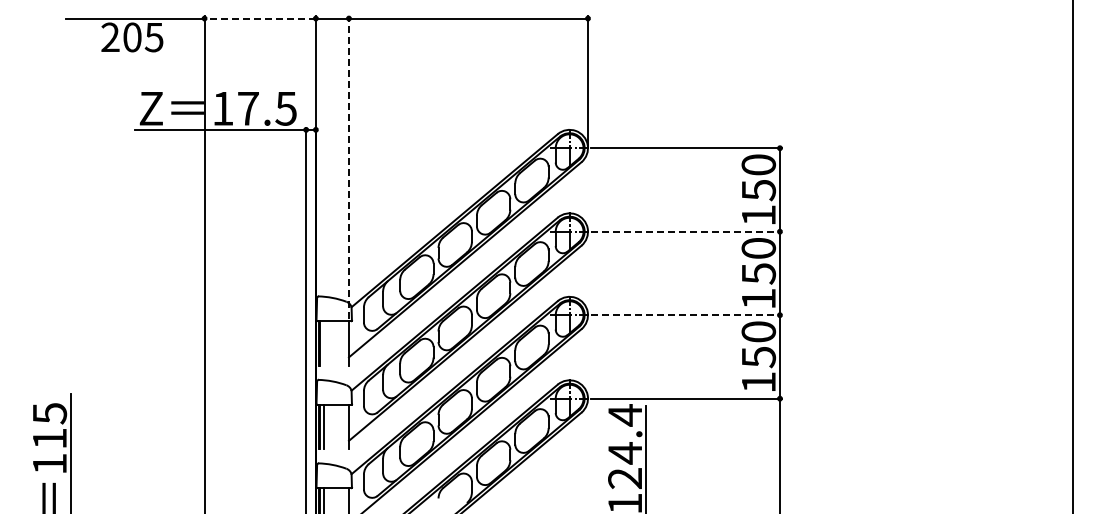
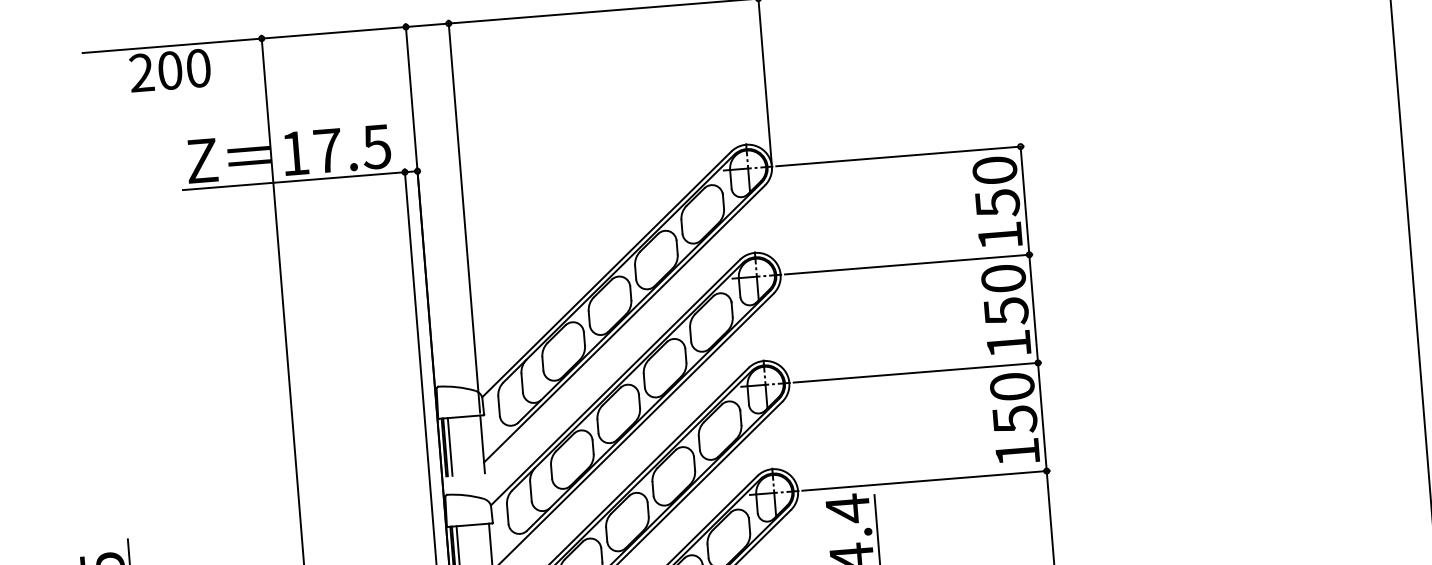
line: (260, 18) -> (334, 32), dashed -> solid
text: (153, 37) -> (197, 68), 205 -> 200
line: (348, 167) -> (463, 216), dashed -> solid
line: (687, 231) -> (909, 264), dashed -> solid
line: (687, 315) -> (918, 372), dashed -> solid
line: (323, 343) -> (449, 447), added

